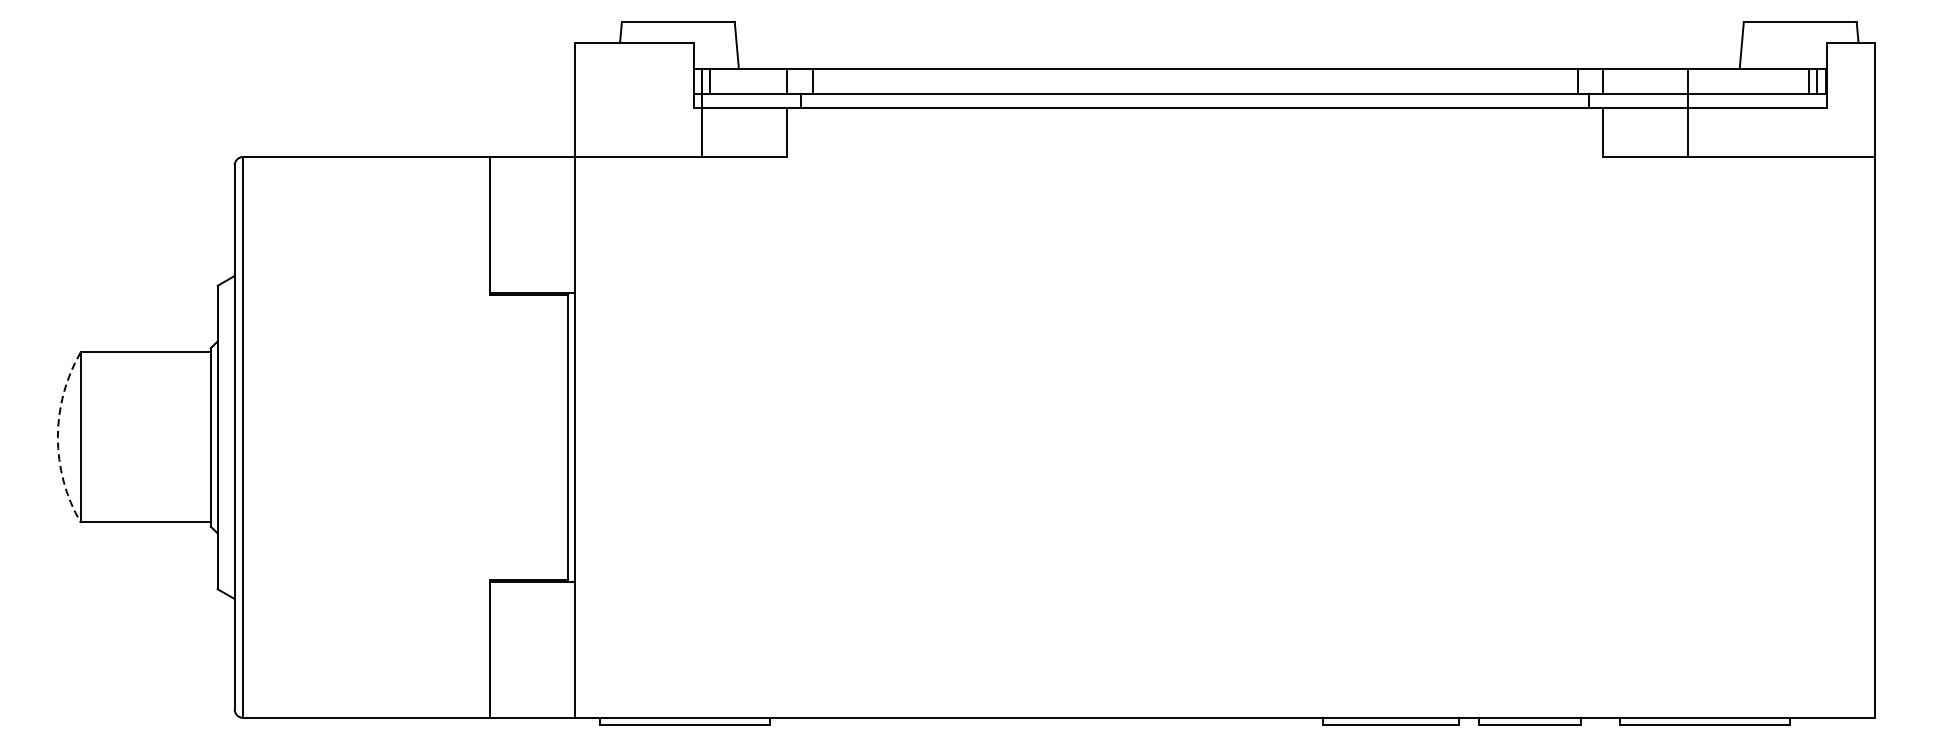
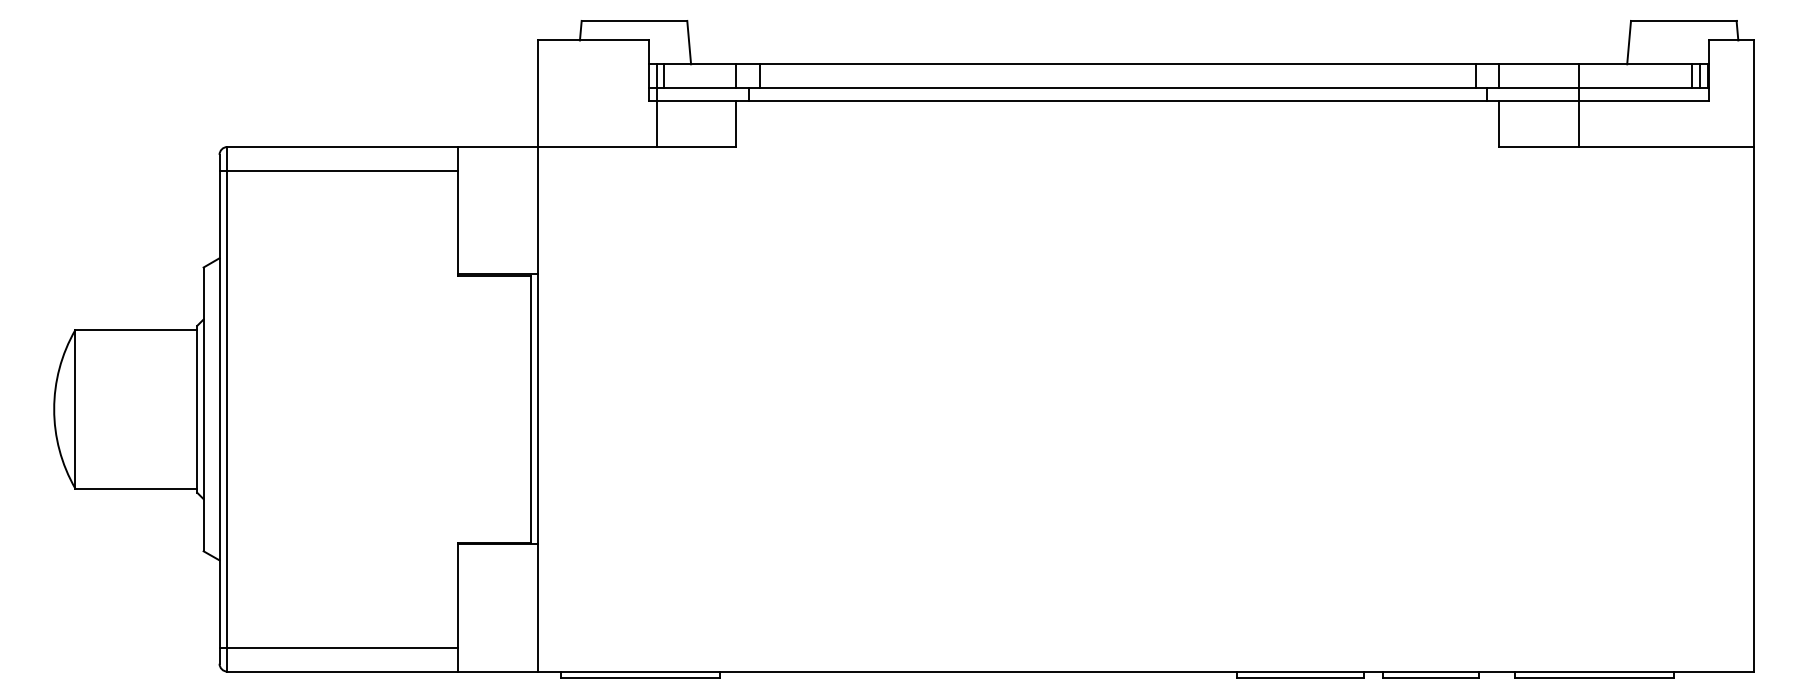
line: (361, 182) -> (338, 170), added
arc: (58, 437) -> (54, 409), dashed -> solid
line: (361, 692) -> (338, 647), added

